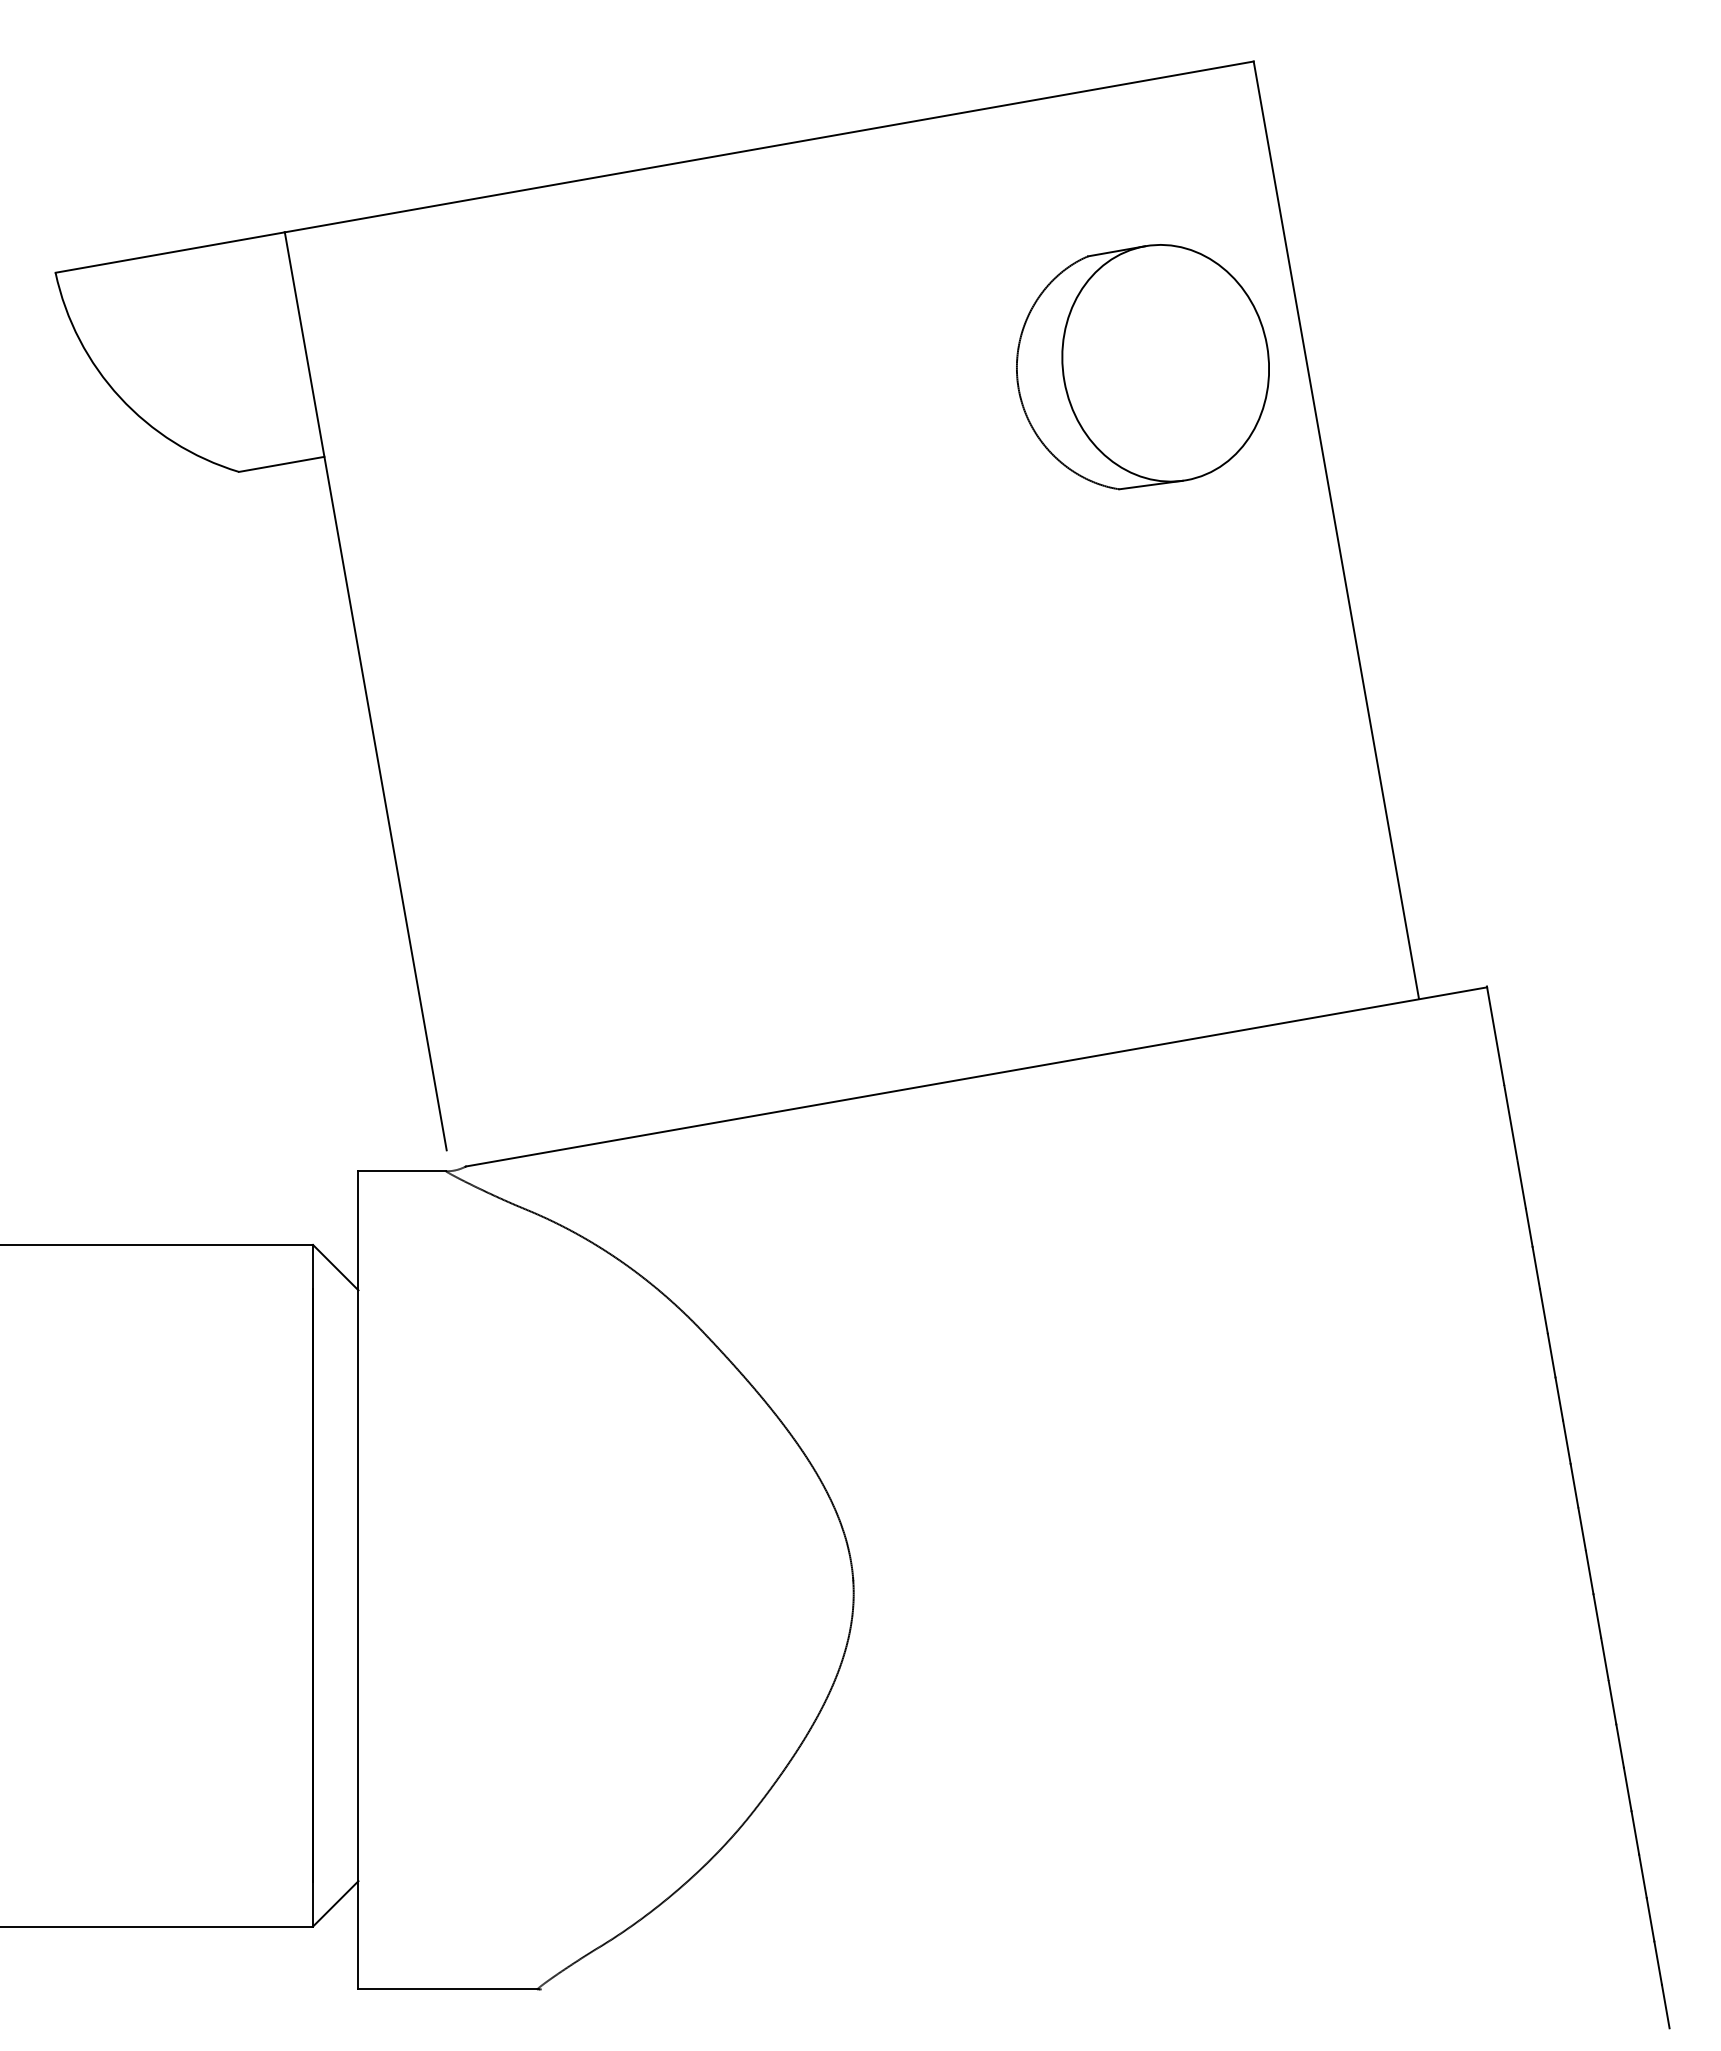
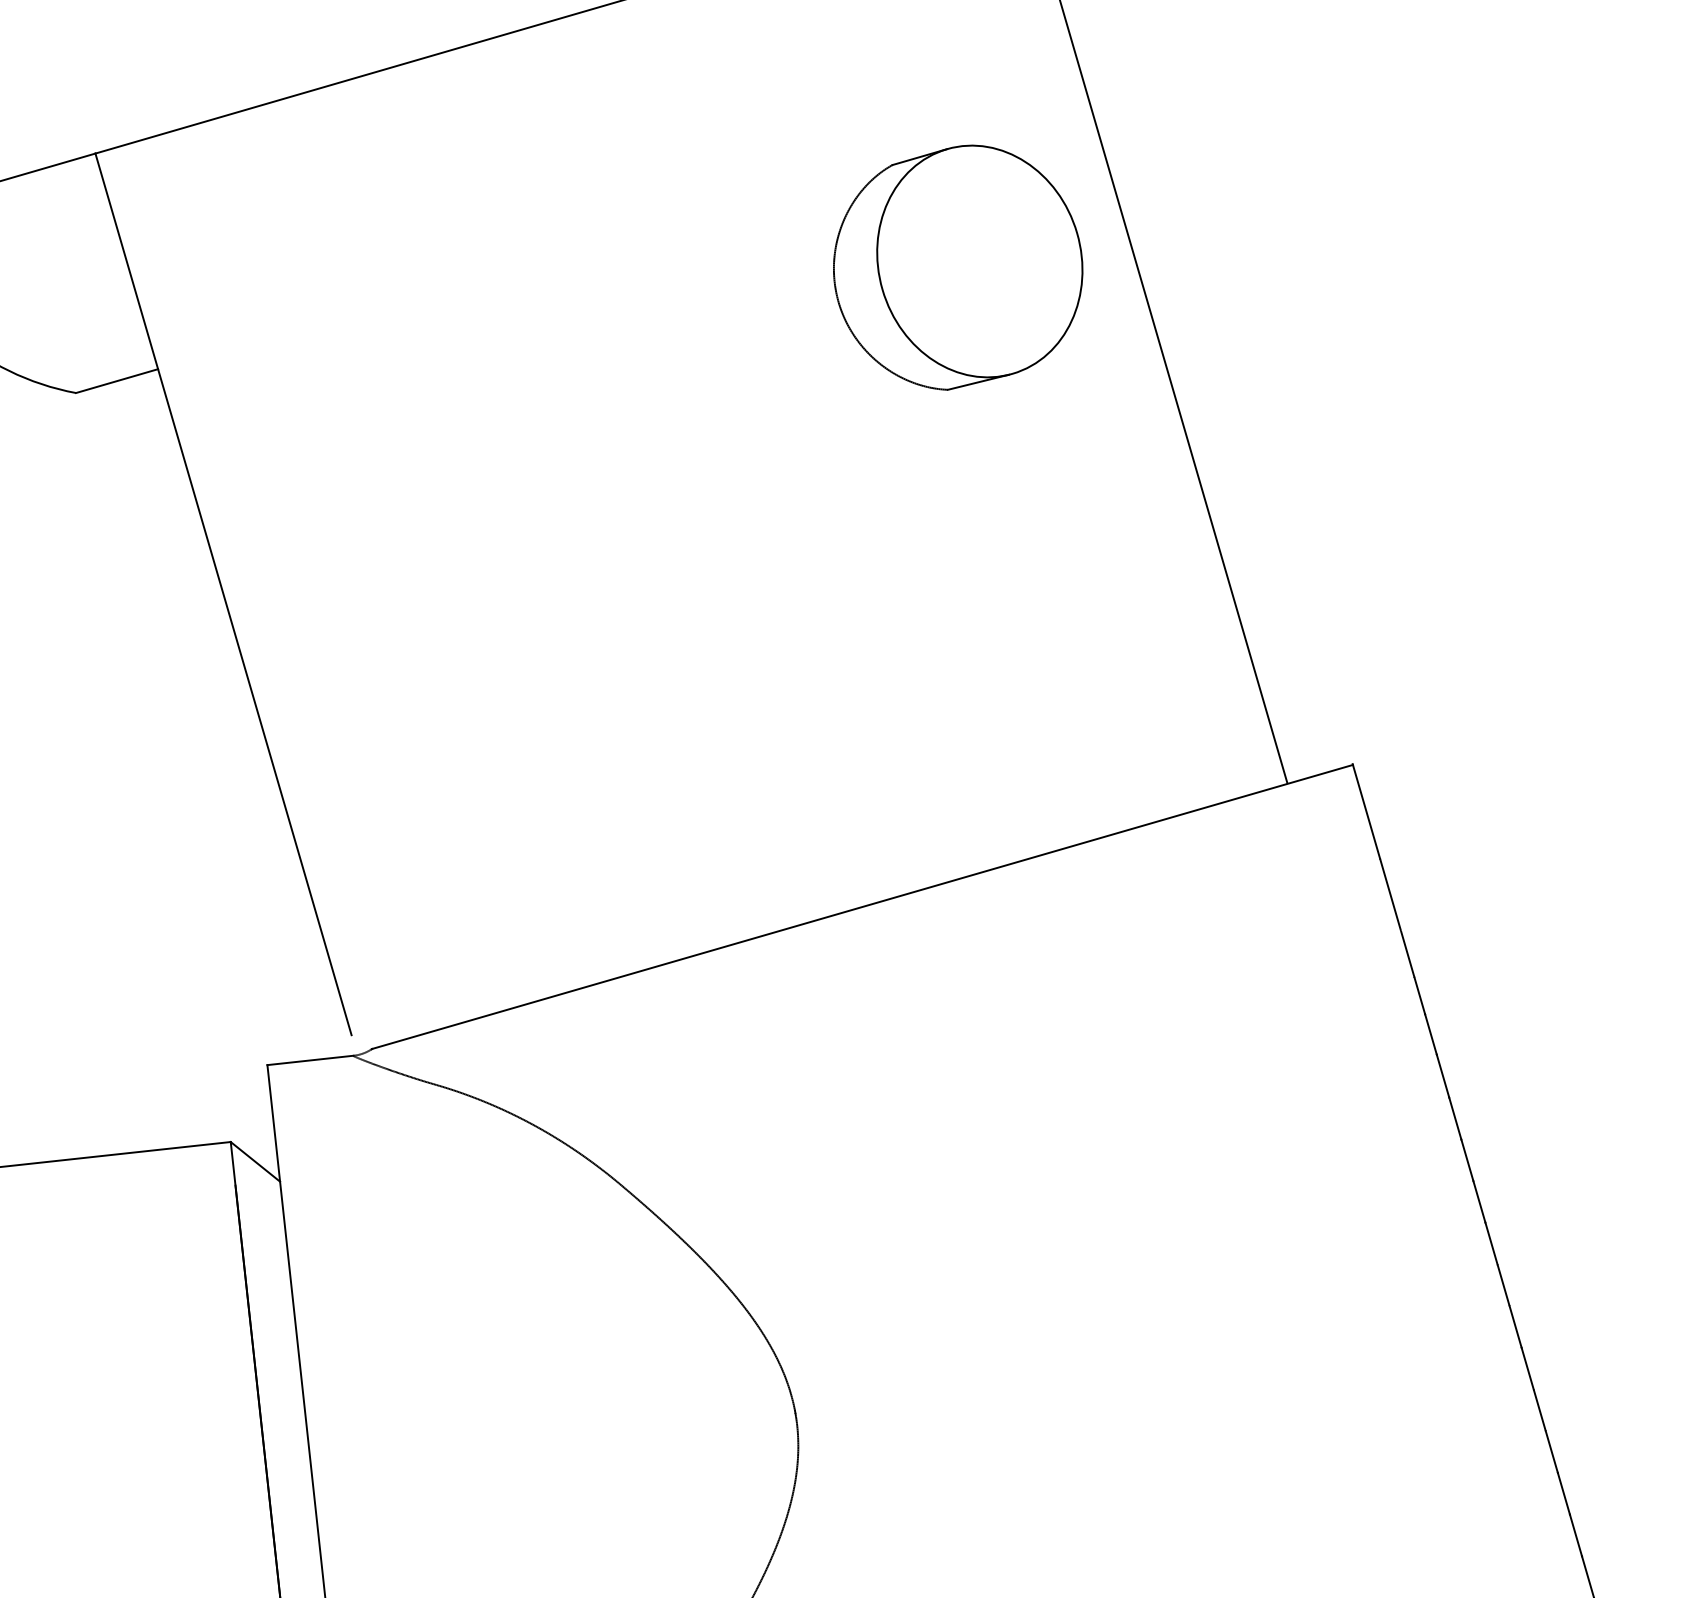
part: (1142, 367) -> (957, 268), moved

